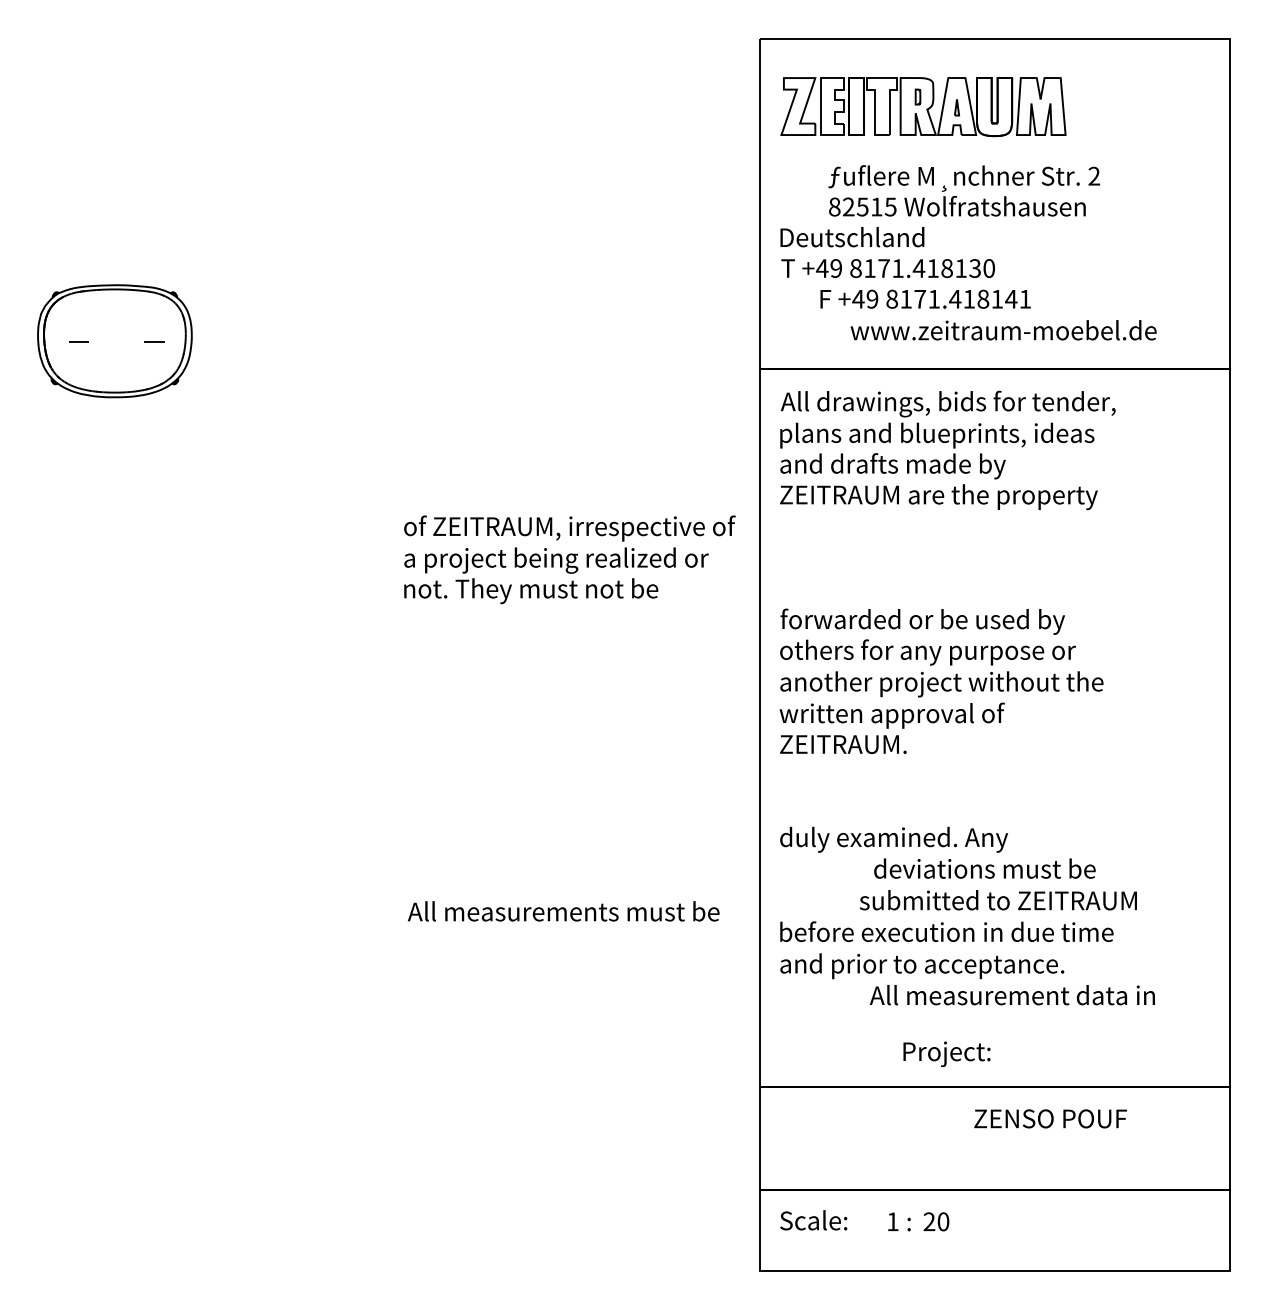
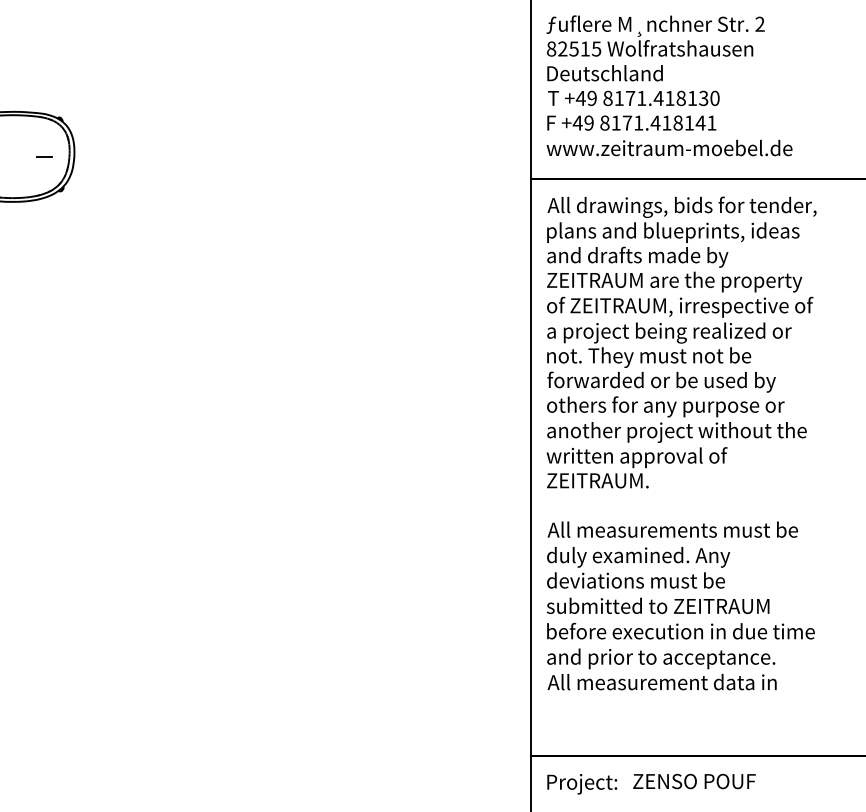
text: (964, 190) -> (655, 35), moved
text: (925, 298) -> (631, 122), moved
text: (1003, 330) -> (669, 148), moved
text: (569, 559) -> (679, 332), moved
text: (984, 868) -> (635, 580), moved
text: (997, 900) -> (657, 606), moved
text: (563, 911) -> (672, 529), moved
text: (1011, 995) -> (661, 682), moved
text: (946, 1054) -> (581, 784), moved
text: (1050, 1118) -> (694, 781), moved

